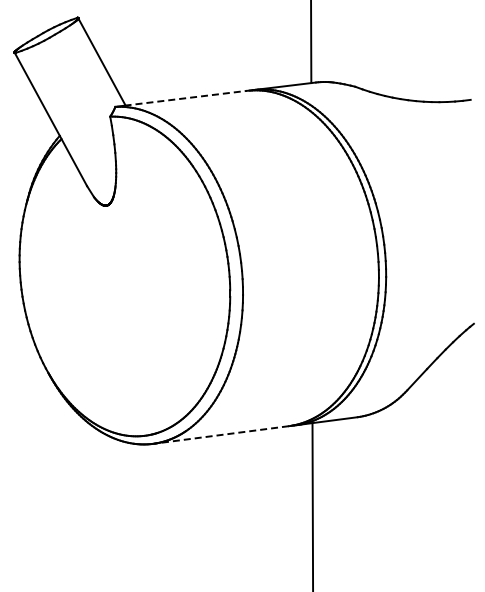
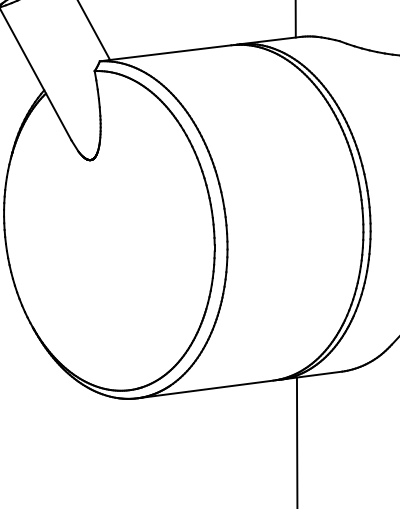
line: (185, 98) -> (169, 52), dashed -> solid
line: (221, 434) -> (205, 388), dashed -> solid

